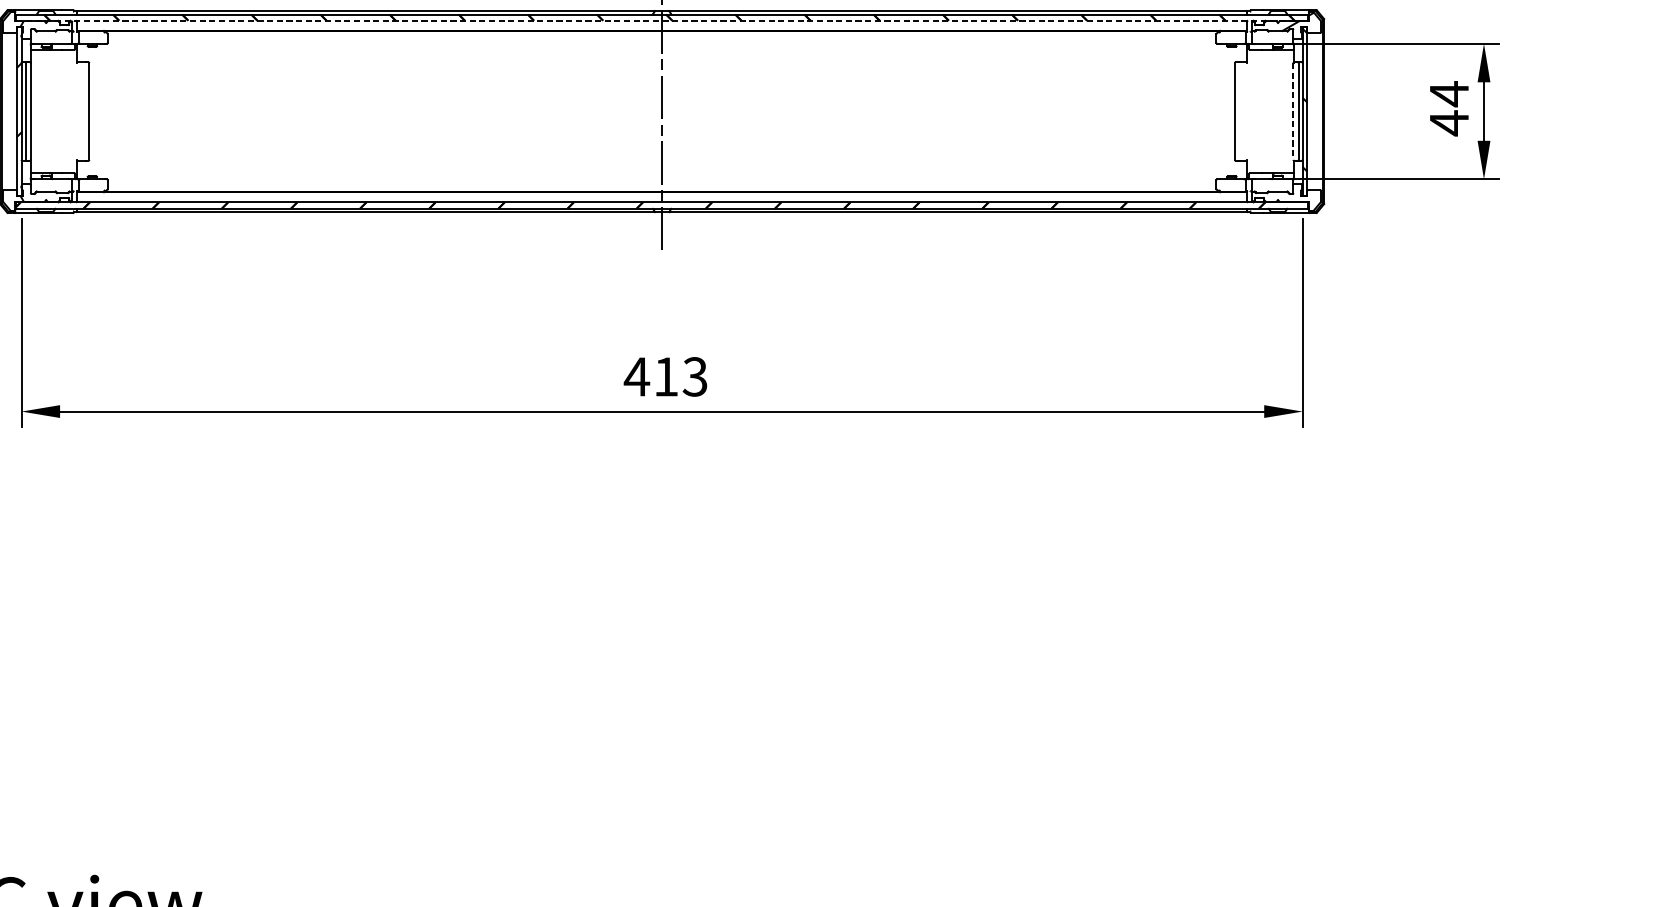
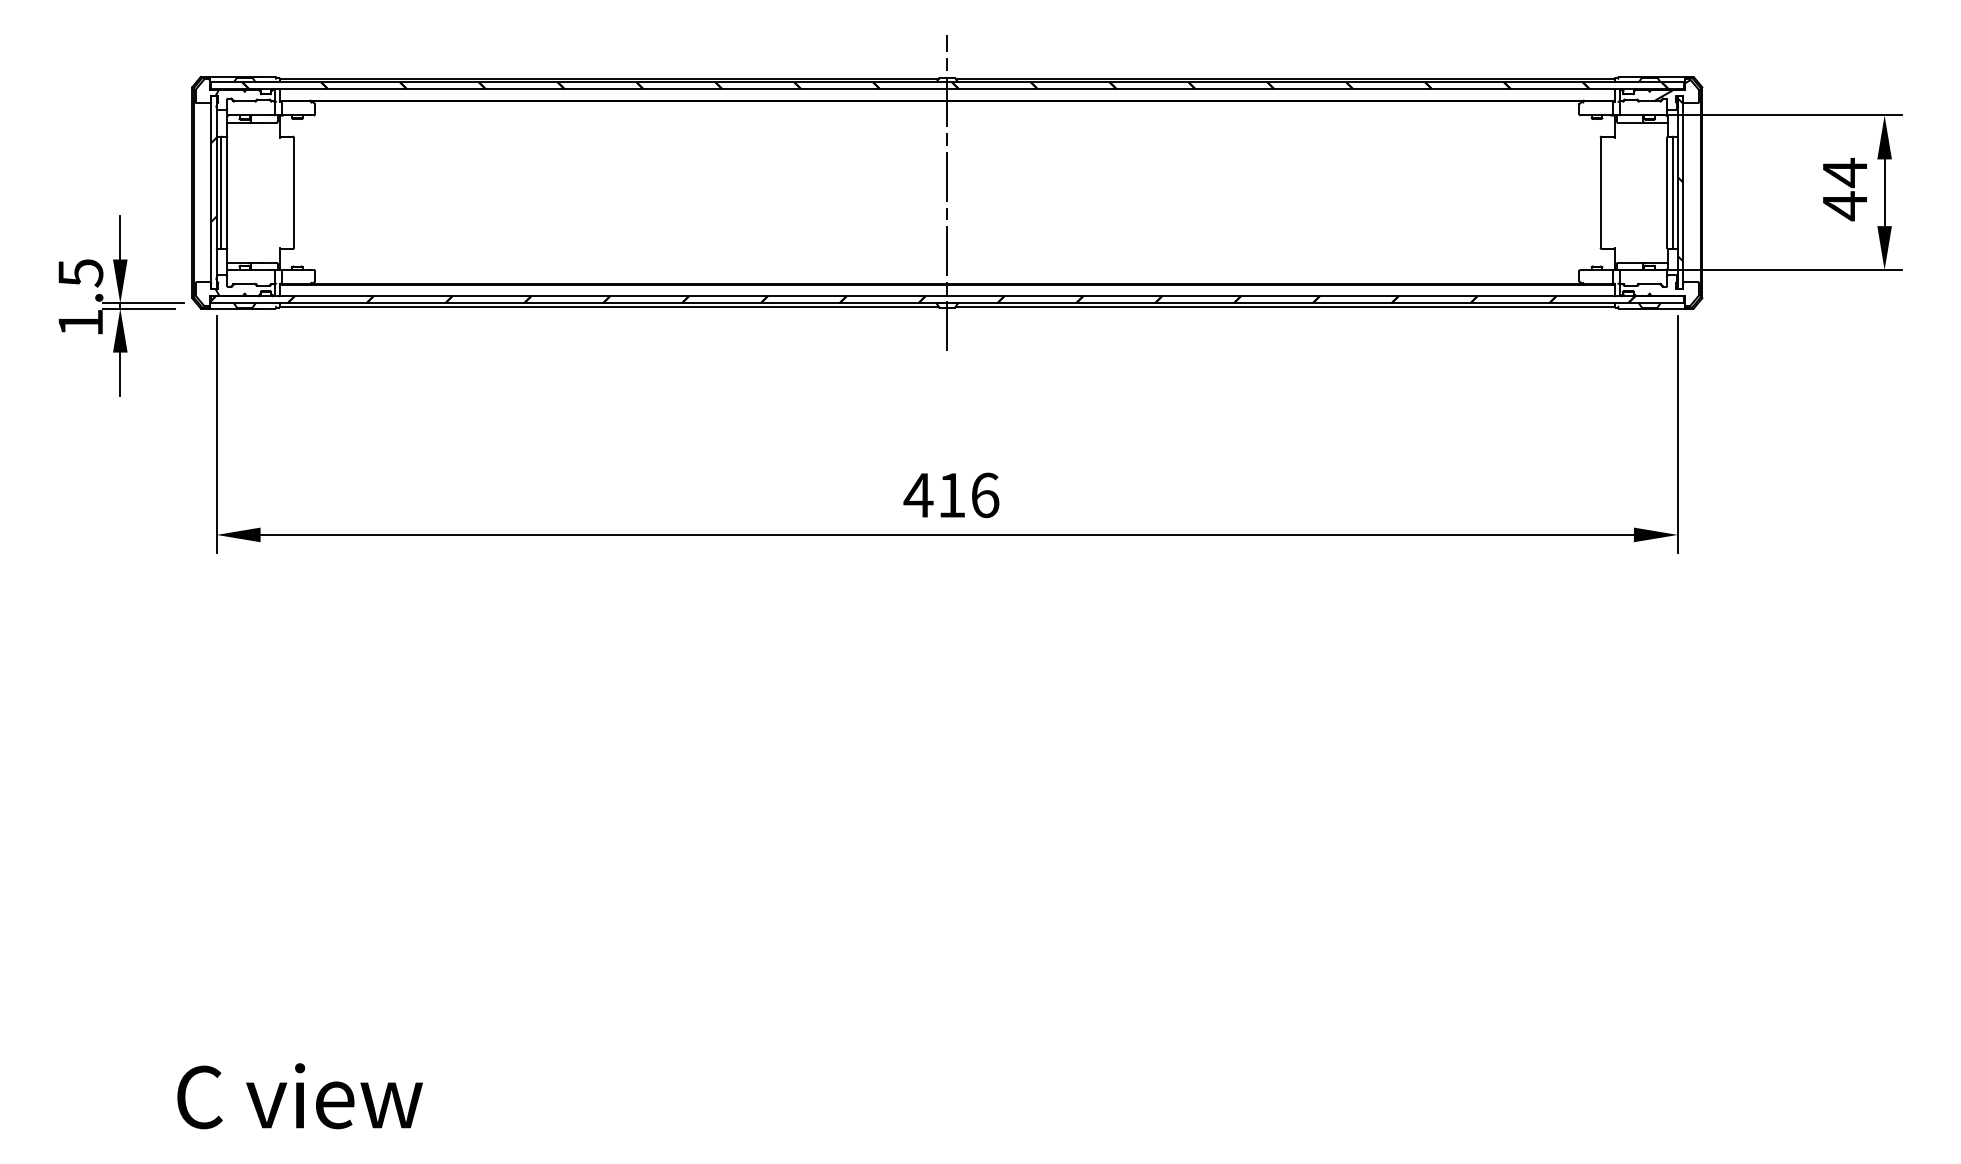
line: (662, 21) -> (947, 89), dashed -> solid
line: (1293, 112) -> (1667, 193), dashed -> solid
text: (694, 377) -> (984, 495), 413 -> 416

